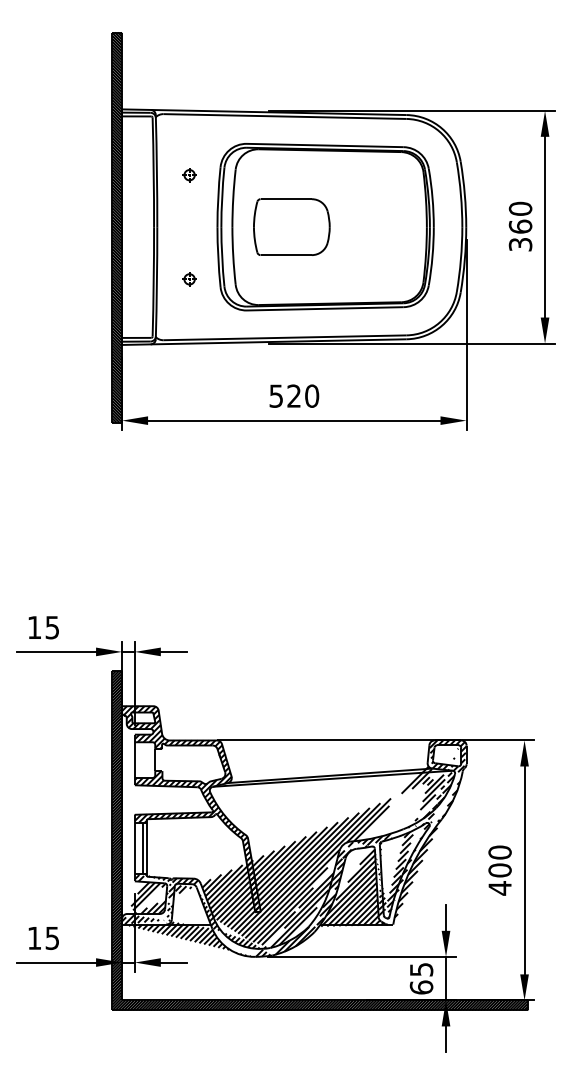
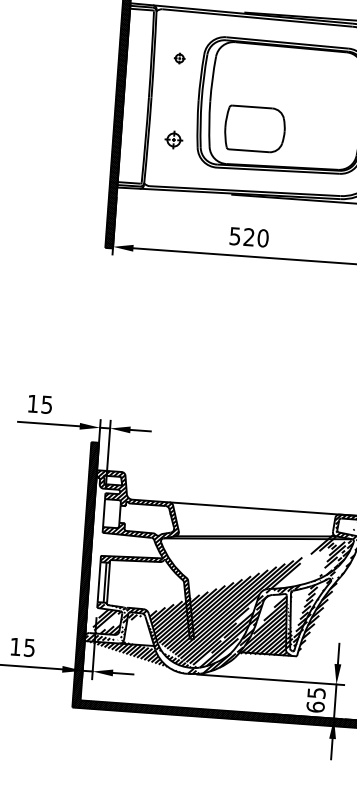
part: (291, 226) -> (254, 128), moved
part: (189, 279) -> (173, 140), size x1.6

